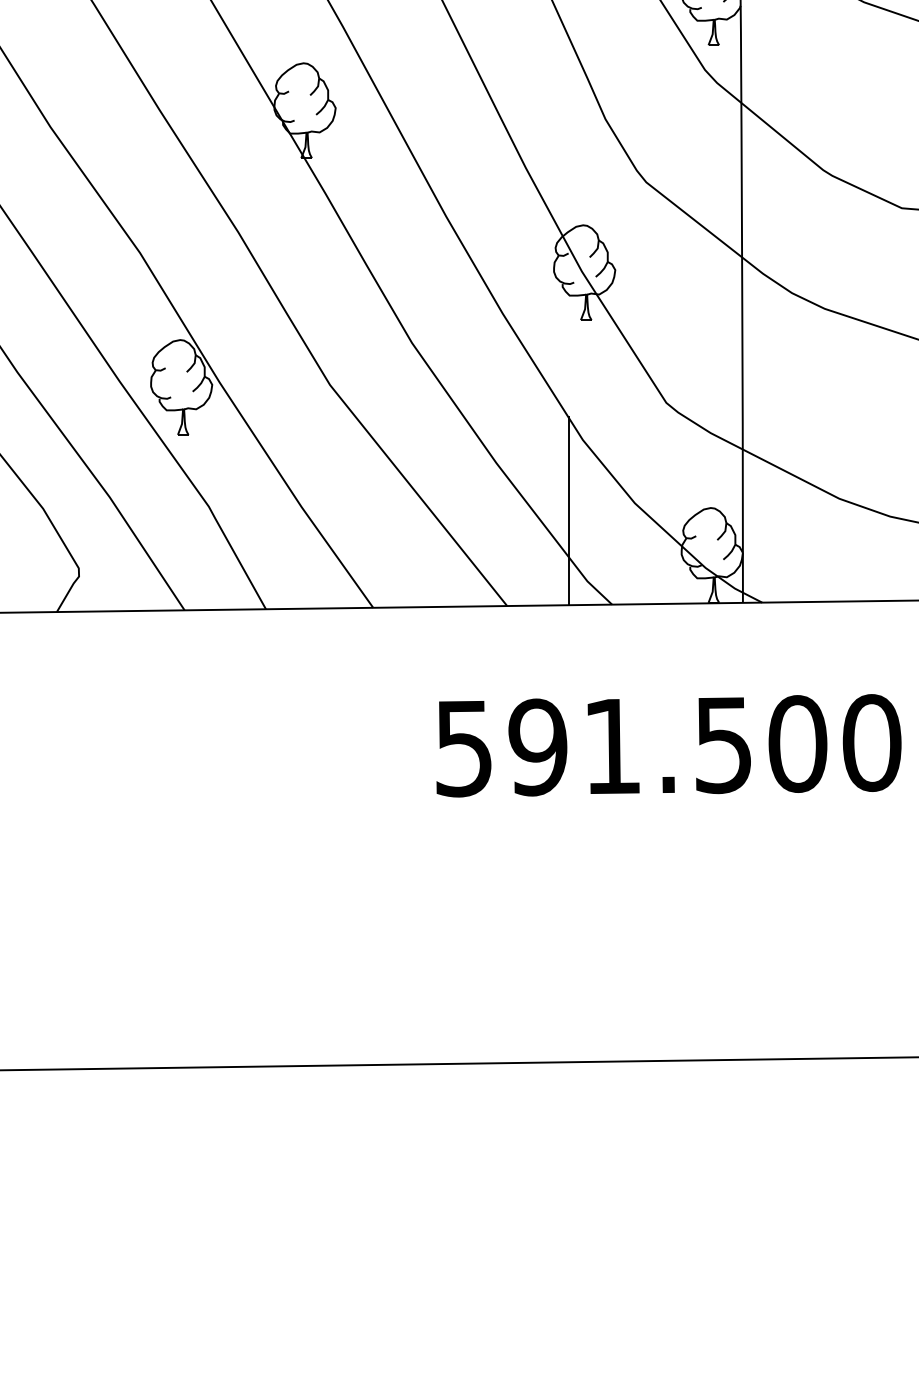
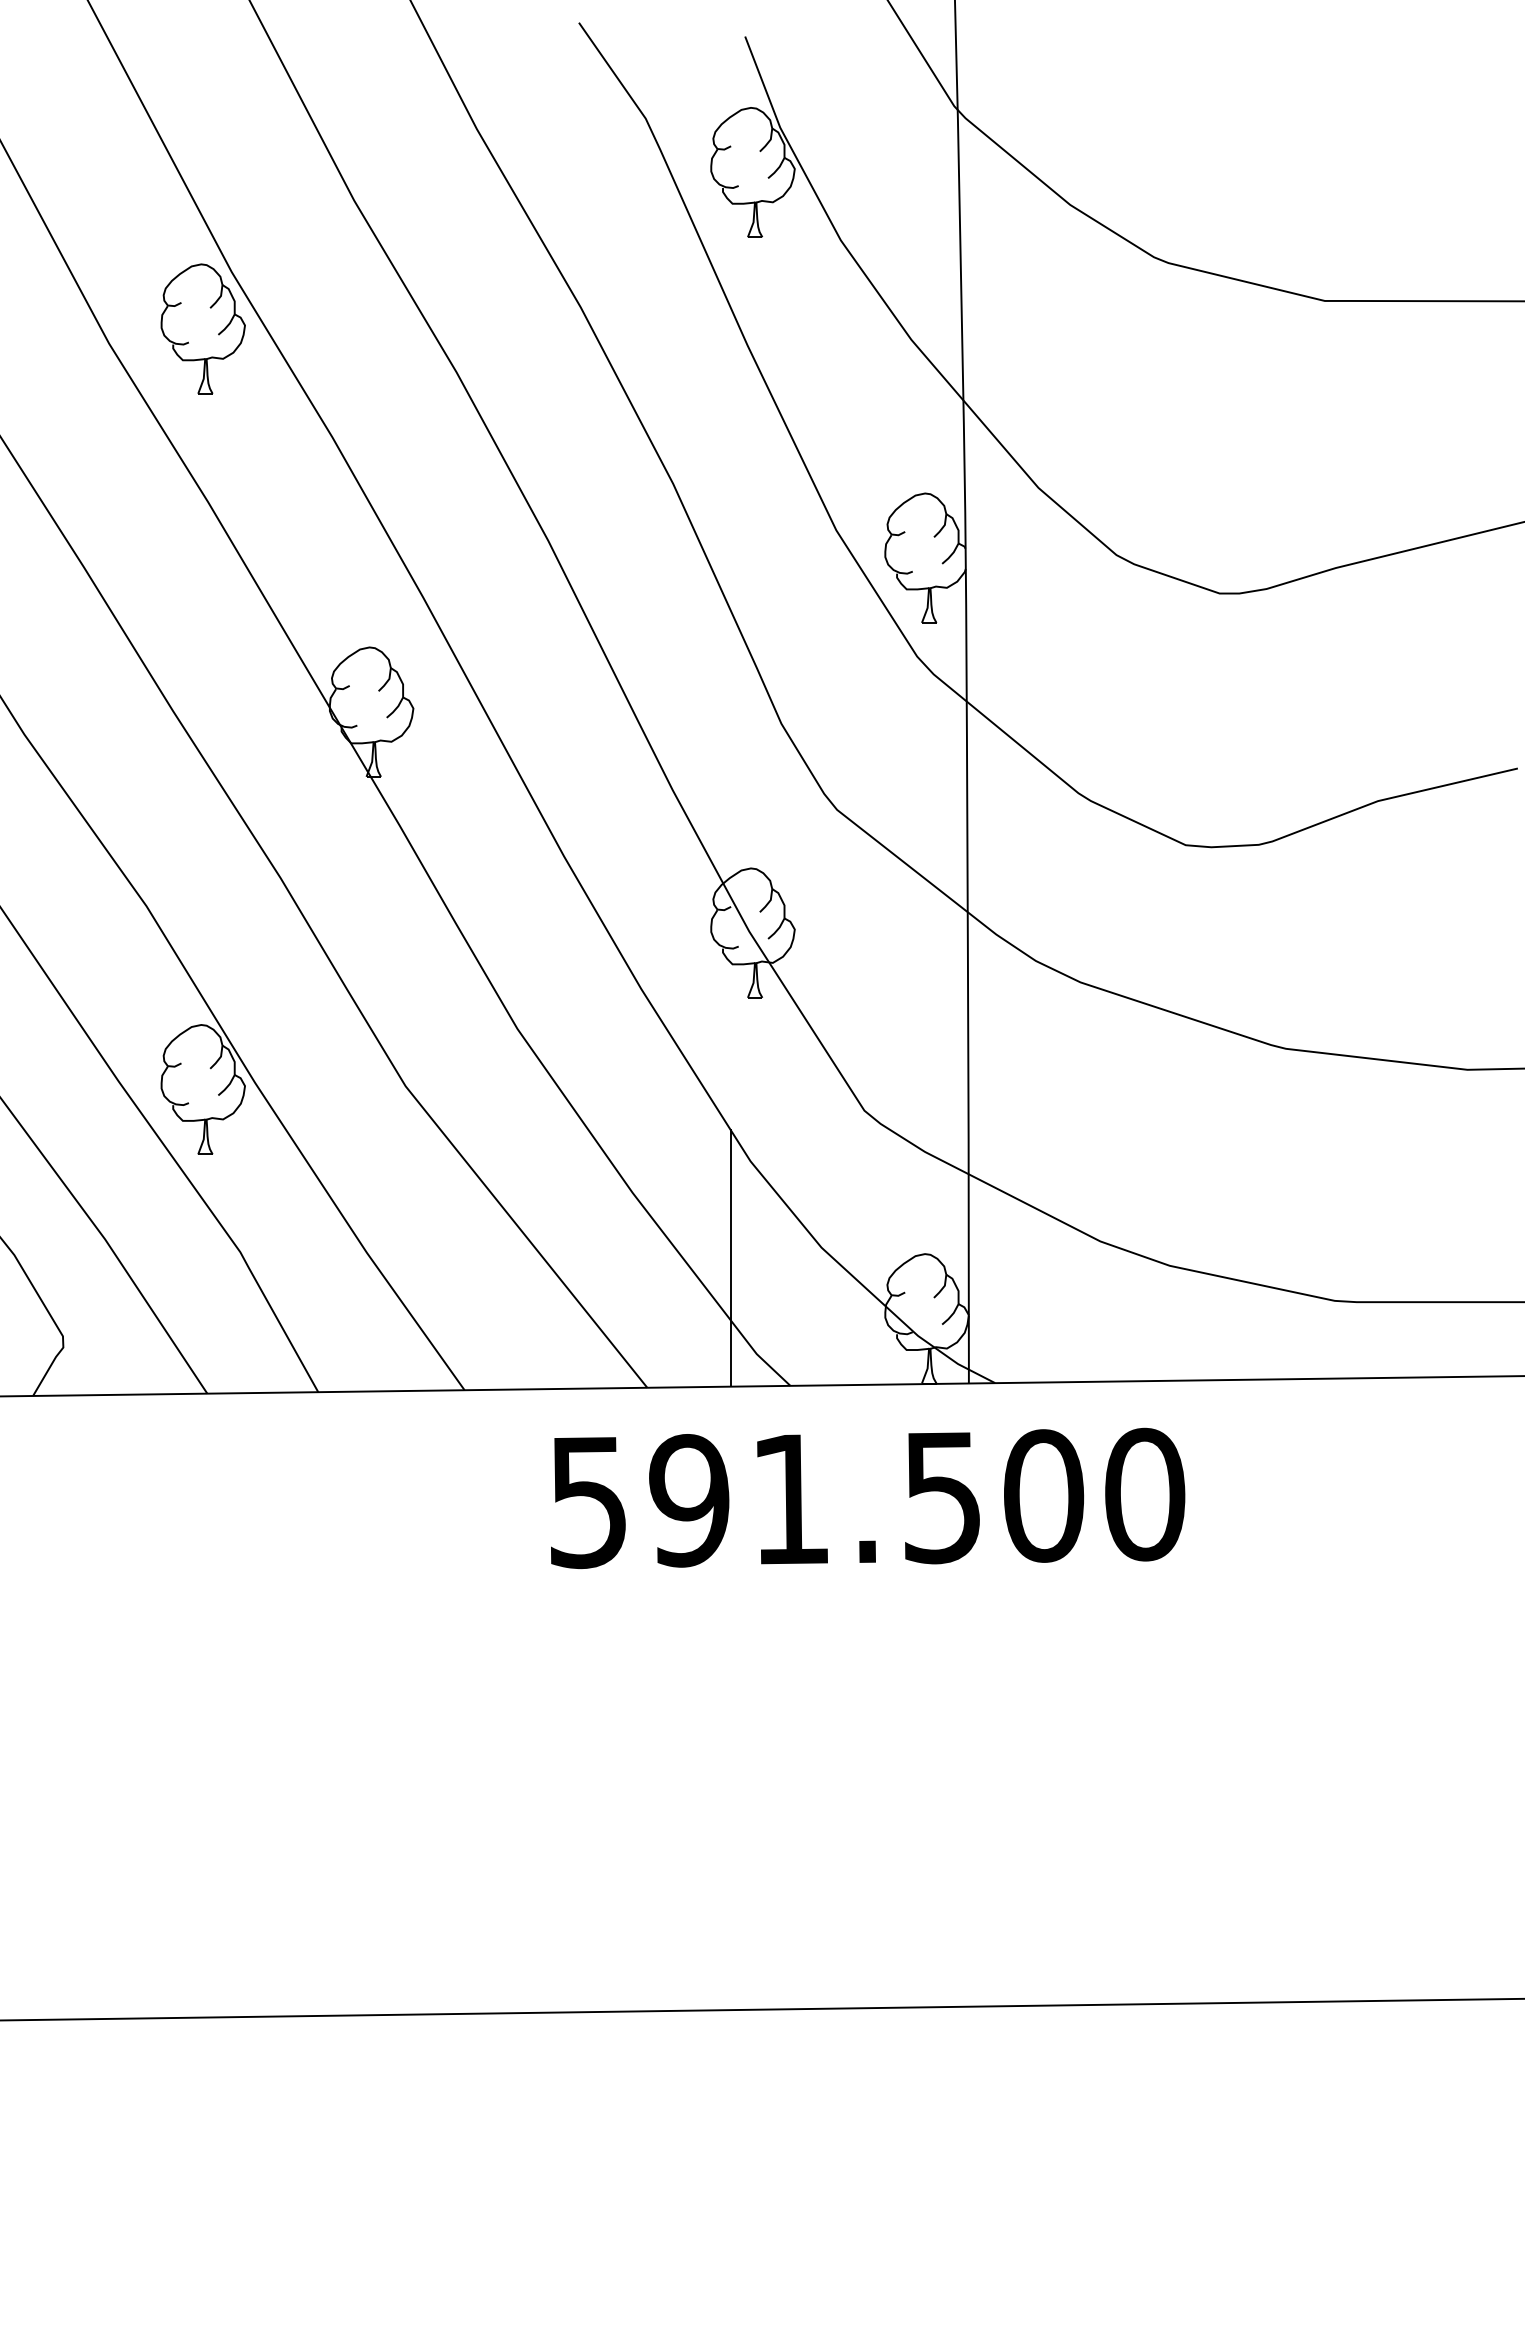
text: (669, 745) -> (868, 1497), moved

